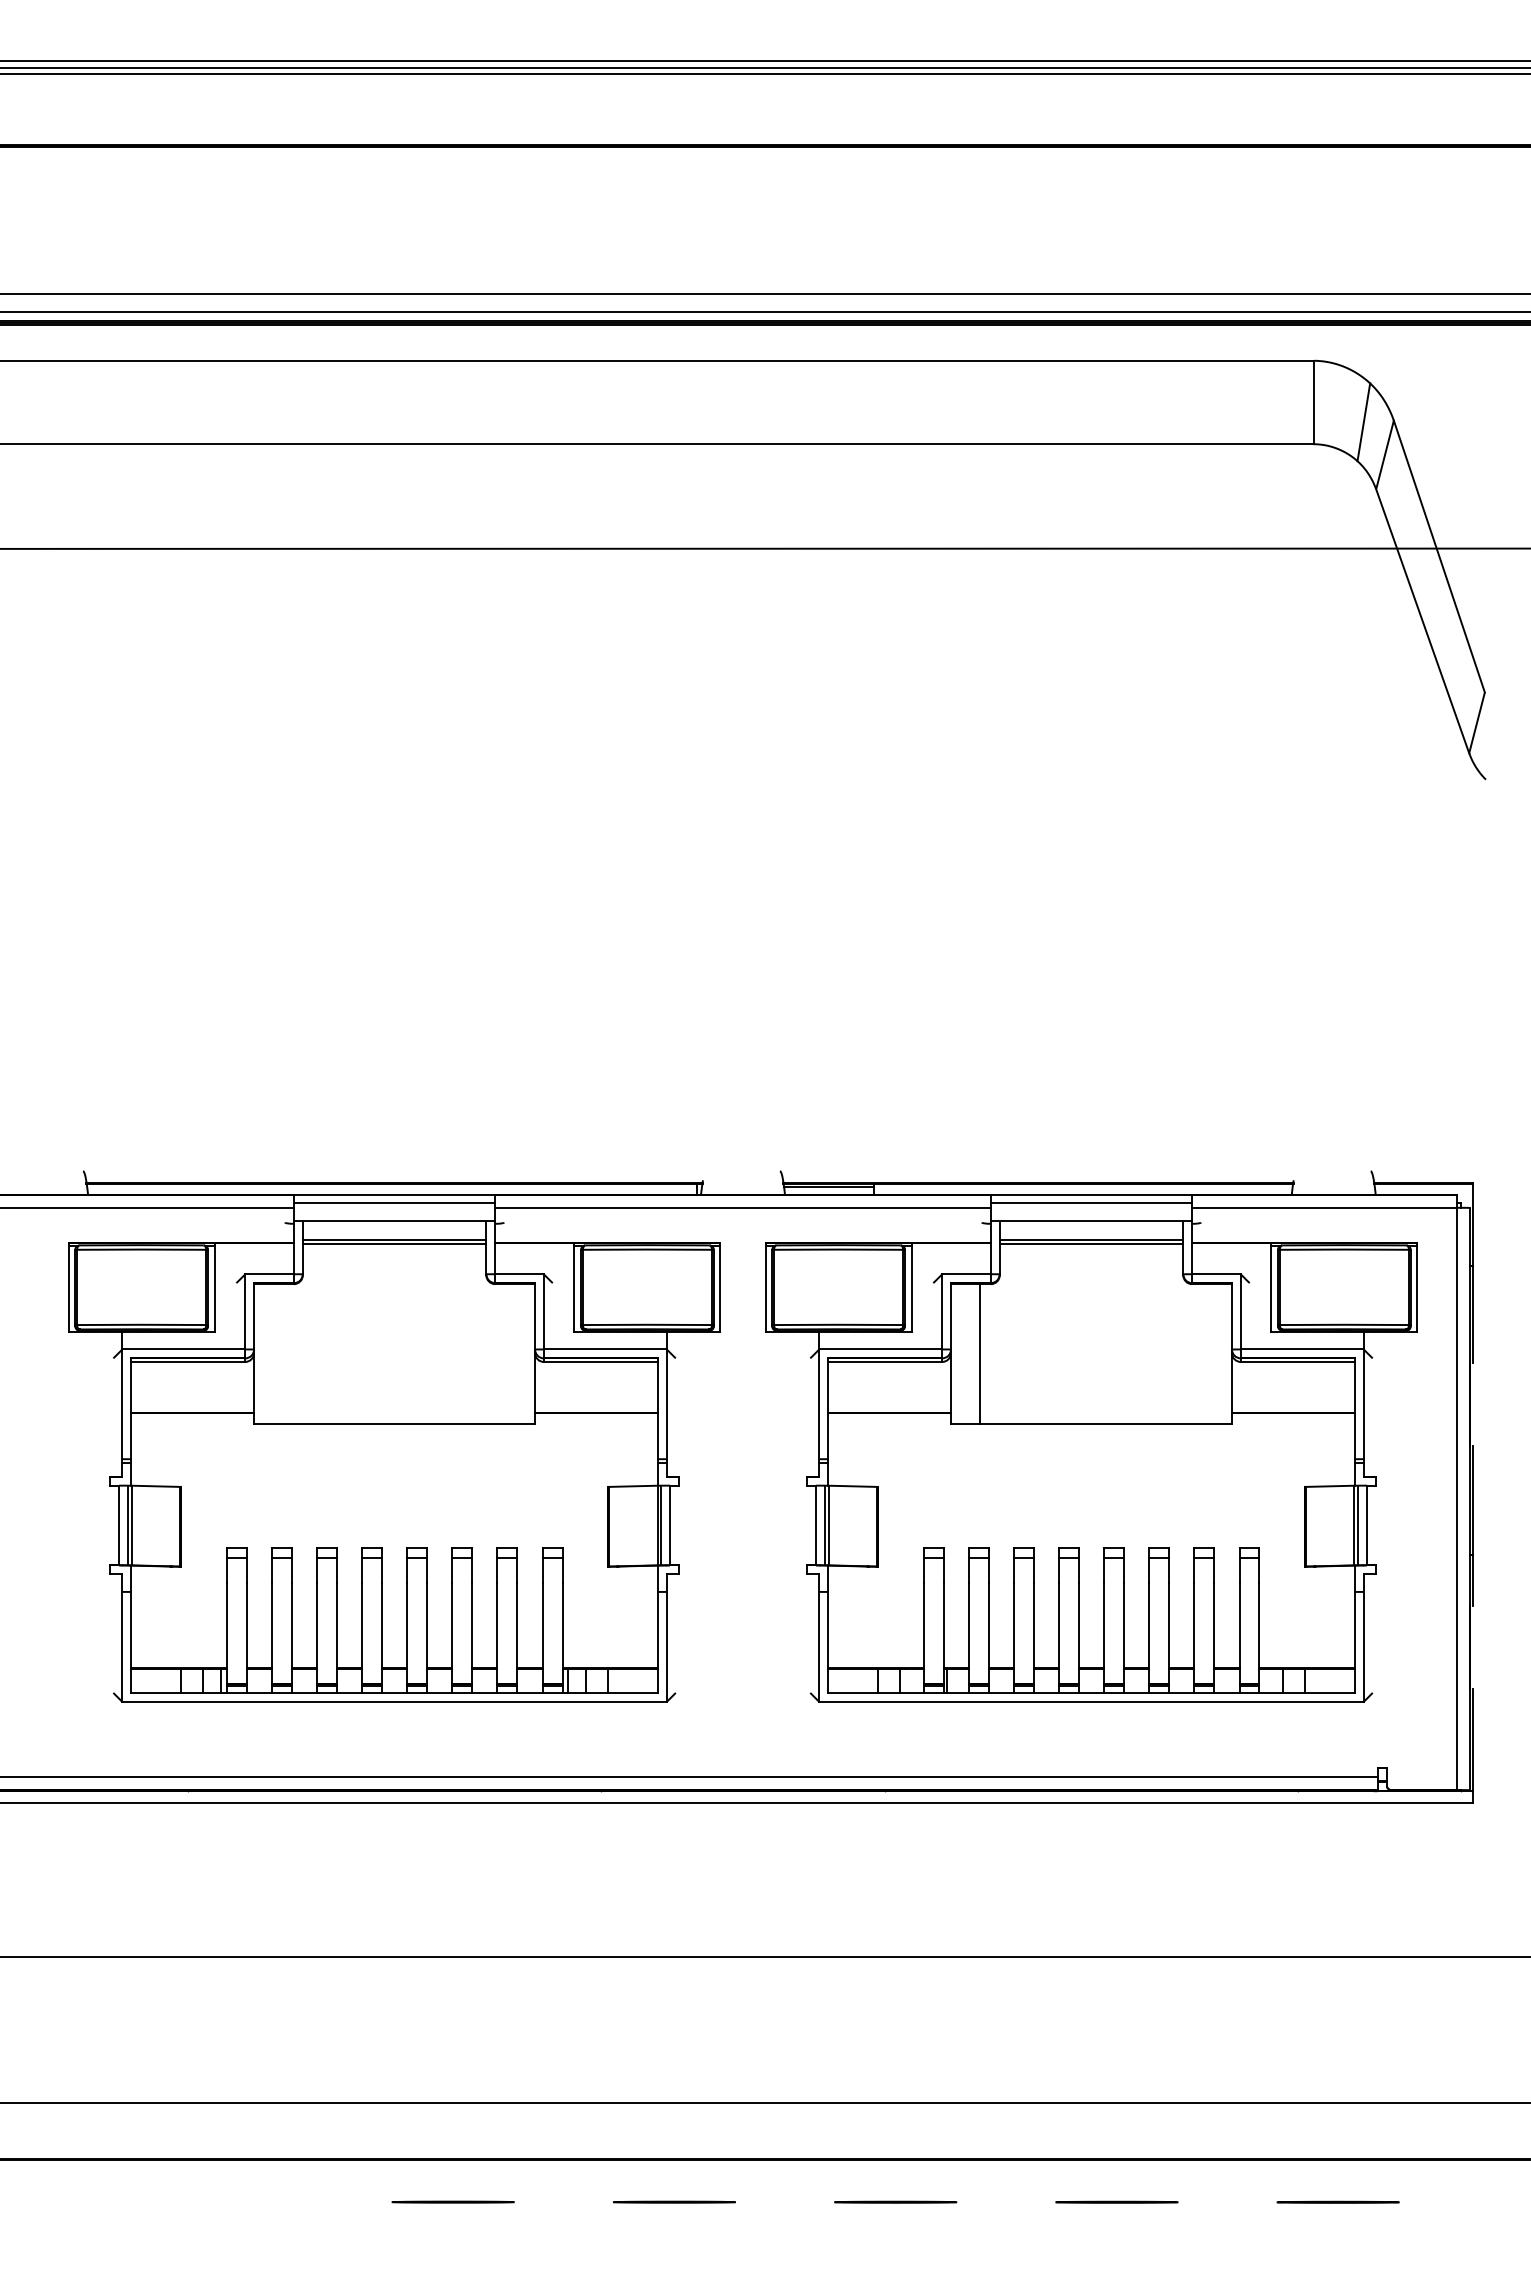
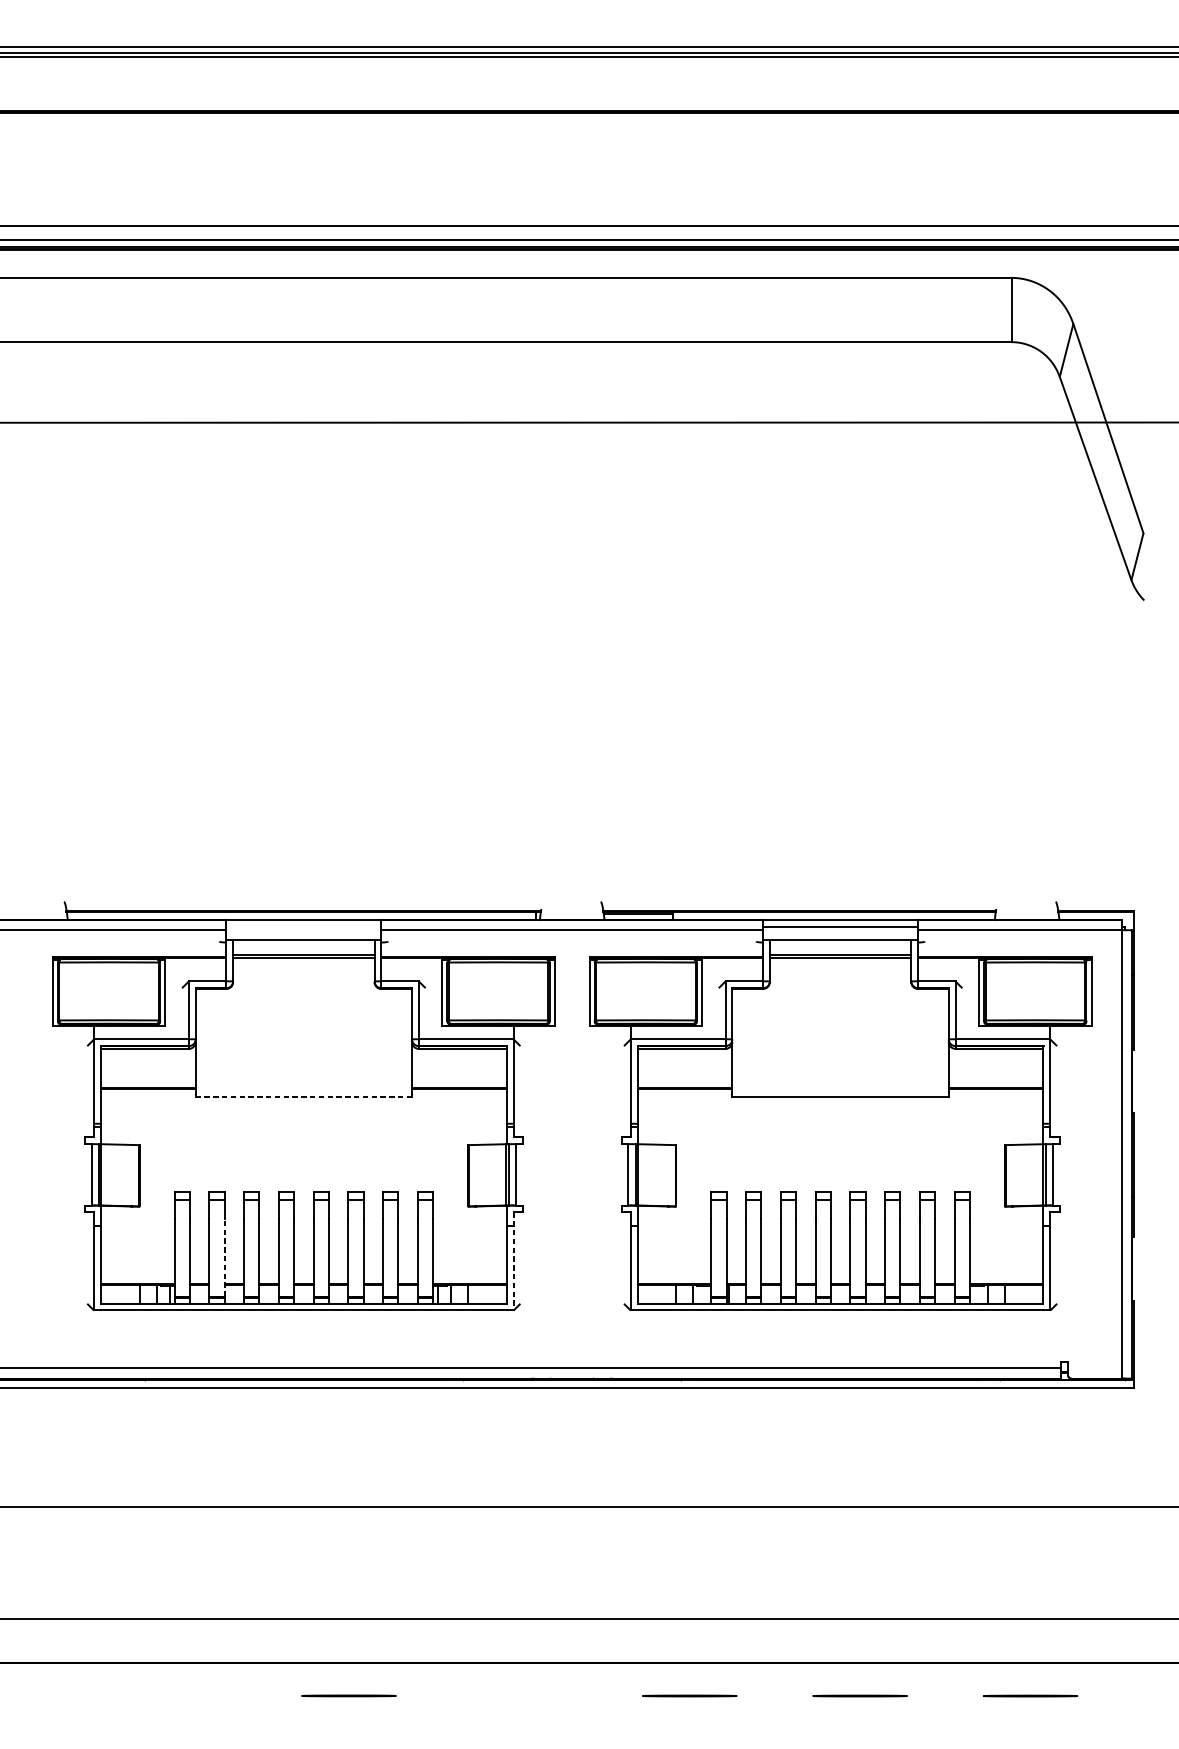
line: (1363, 422) -> (1050, 325), removed
line: (394, 1203) -> (303, 926), removed
line: (979, 1354) -> (754, 1043), removed
line: (395, 1424) -> (304, 1097), solid -> dashed
line: (291, 1632) -> (224, 1257), solid -> dashed
line: (666, 1637) -> (513, 1261), solid -> dashed
line: (674, 2201) -> (519, 1695), removed

